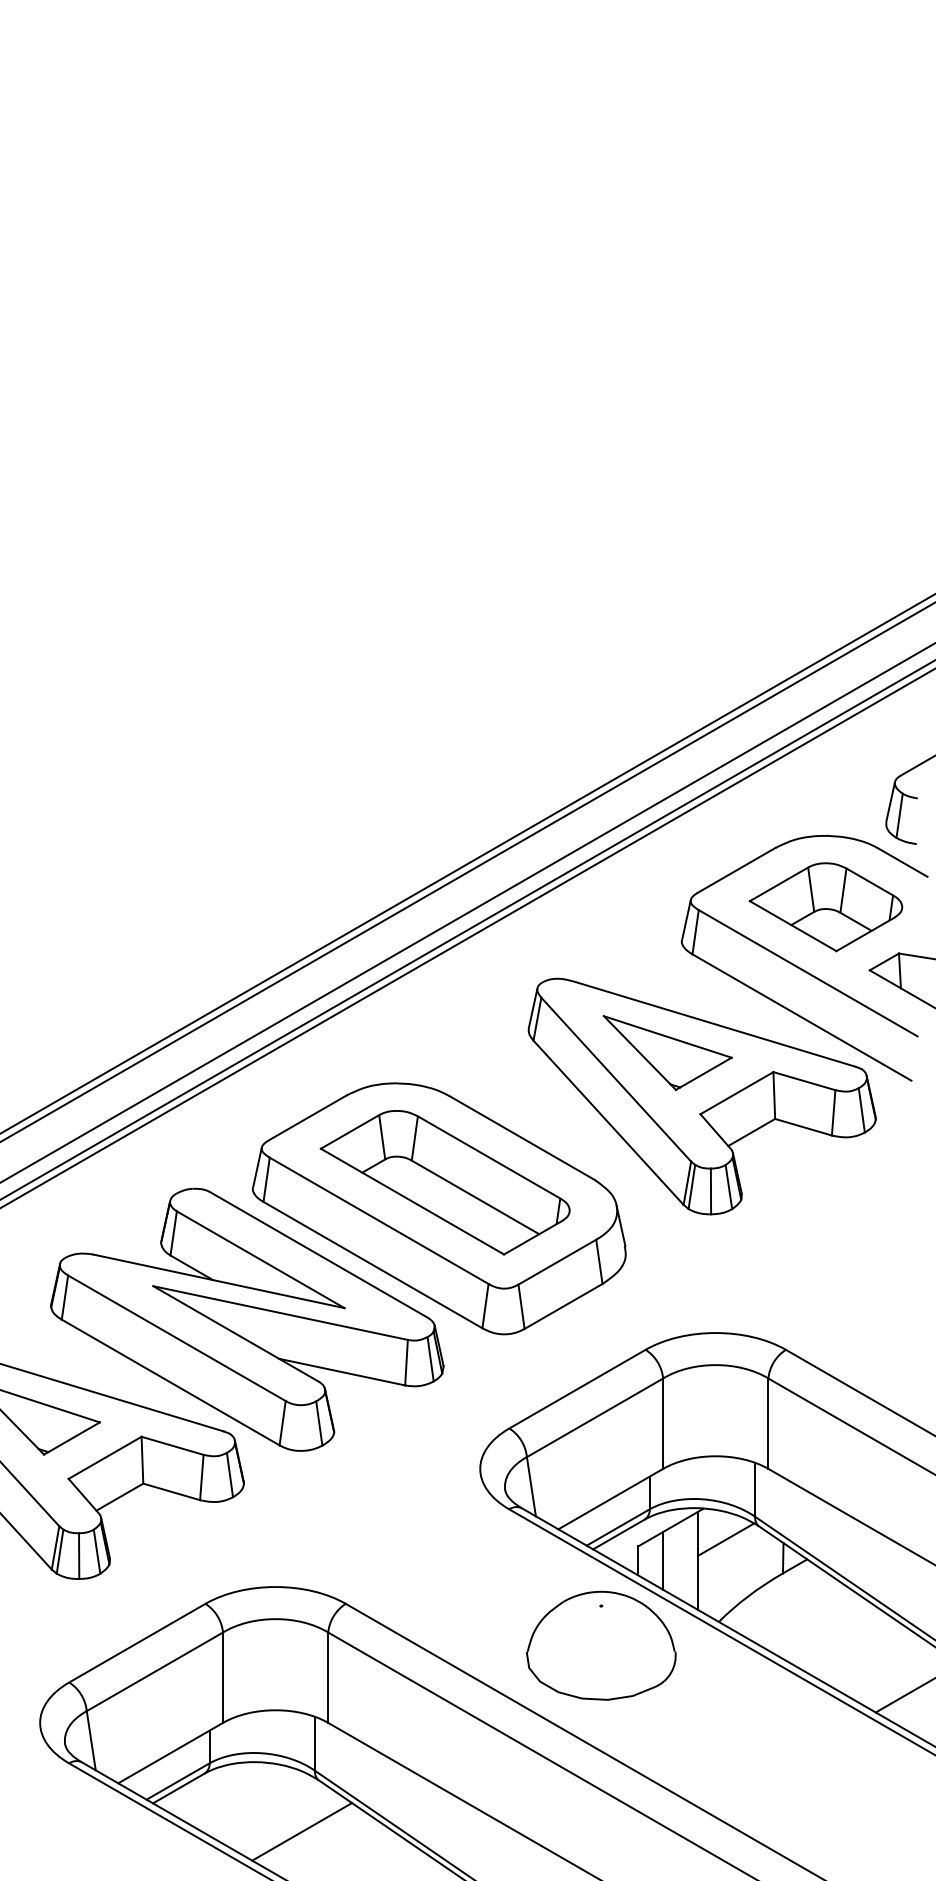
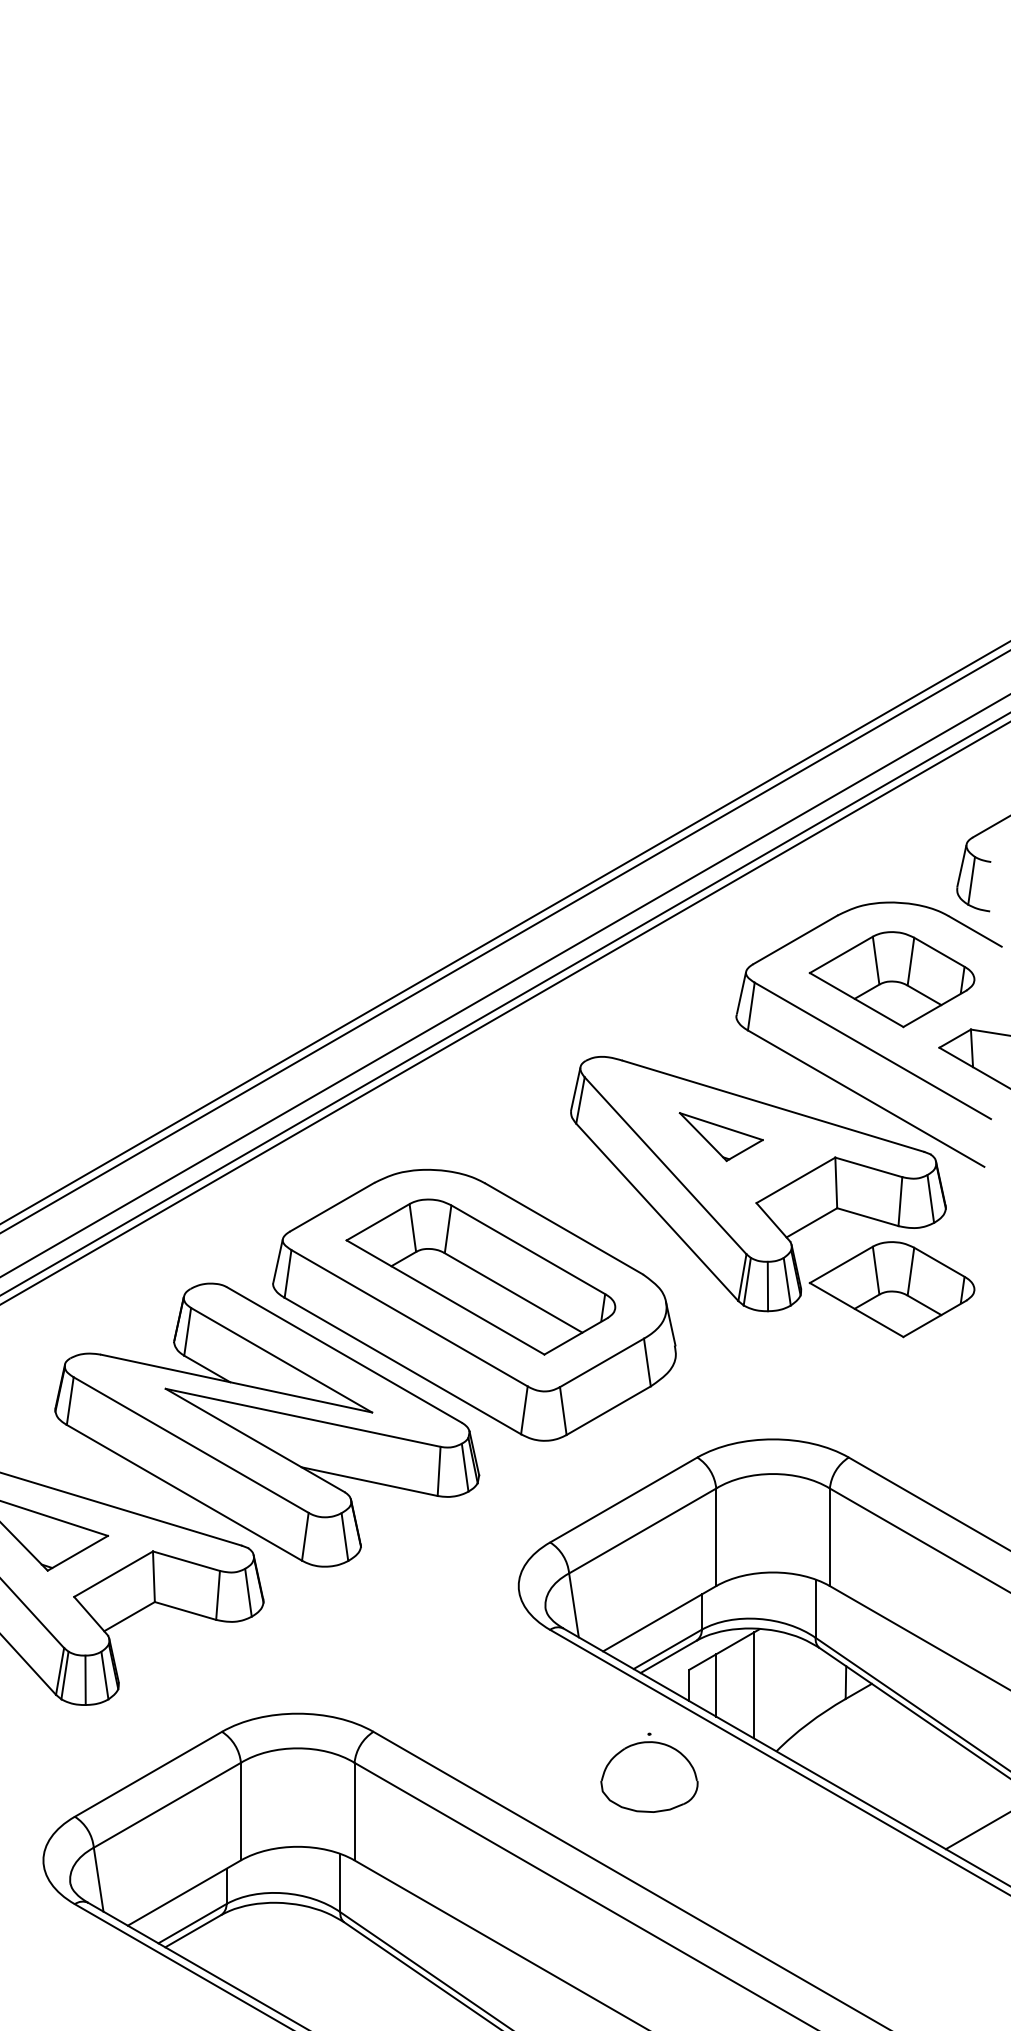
part: (668, 1052) -> (721, 1136), size x0.6
part: (825, 1194) -> (891, 1289), added
line: (726, 1539) -> (784, 1662), removed
part: (601, 1645) -> (649, 1776), size x0.6
line: (302, 1832) -> (326, 1978), removed

